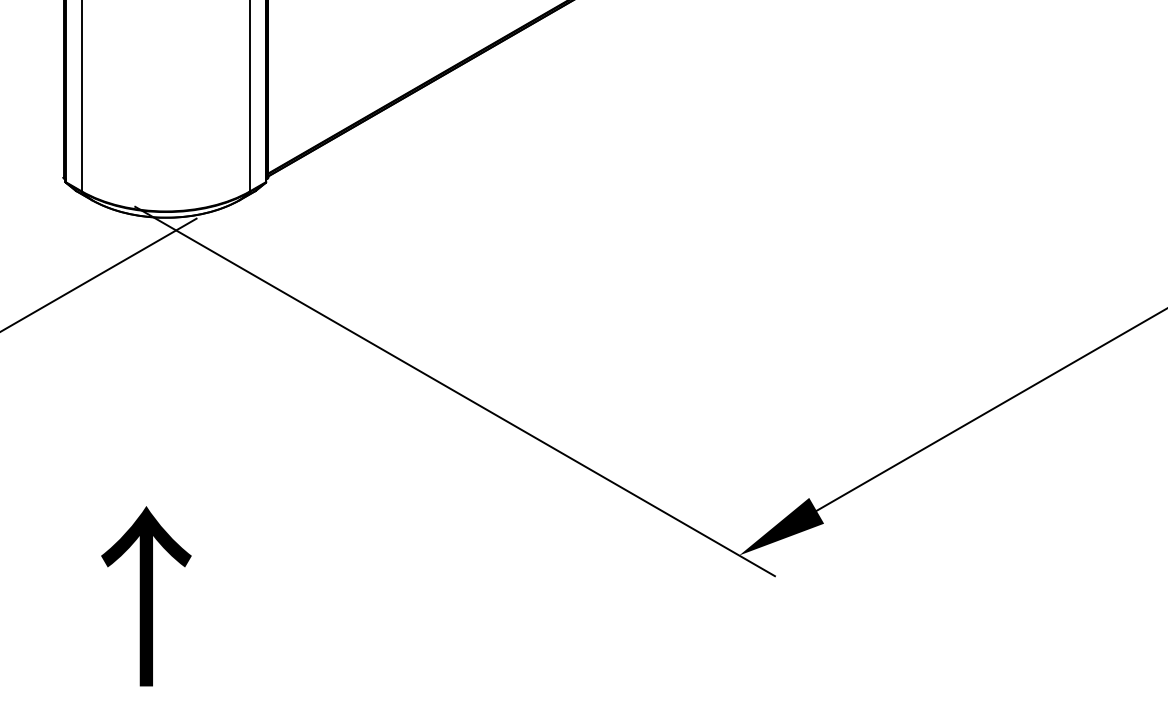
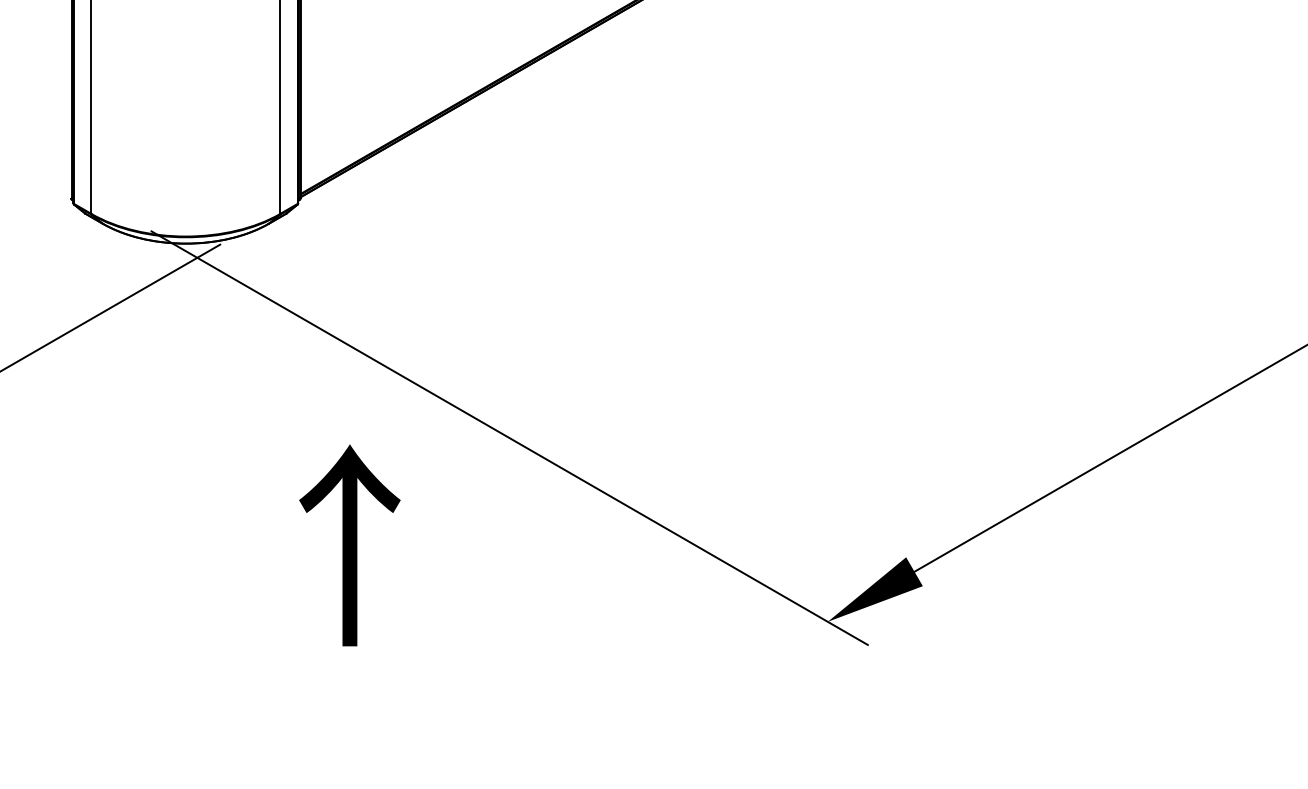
text: (146, 596) -> (350, 545), moved

